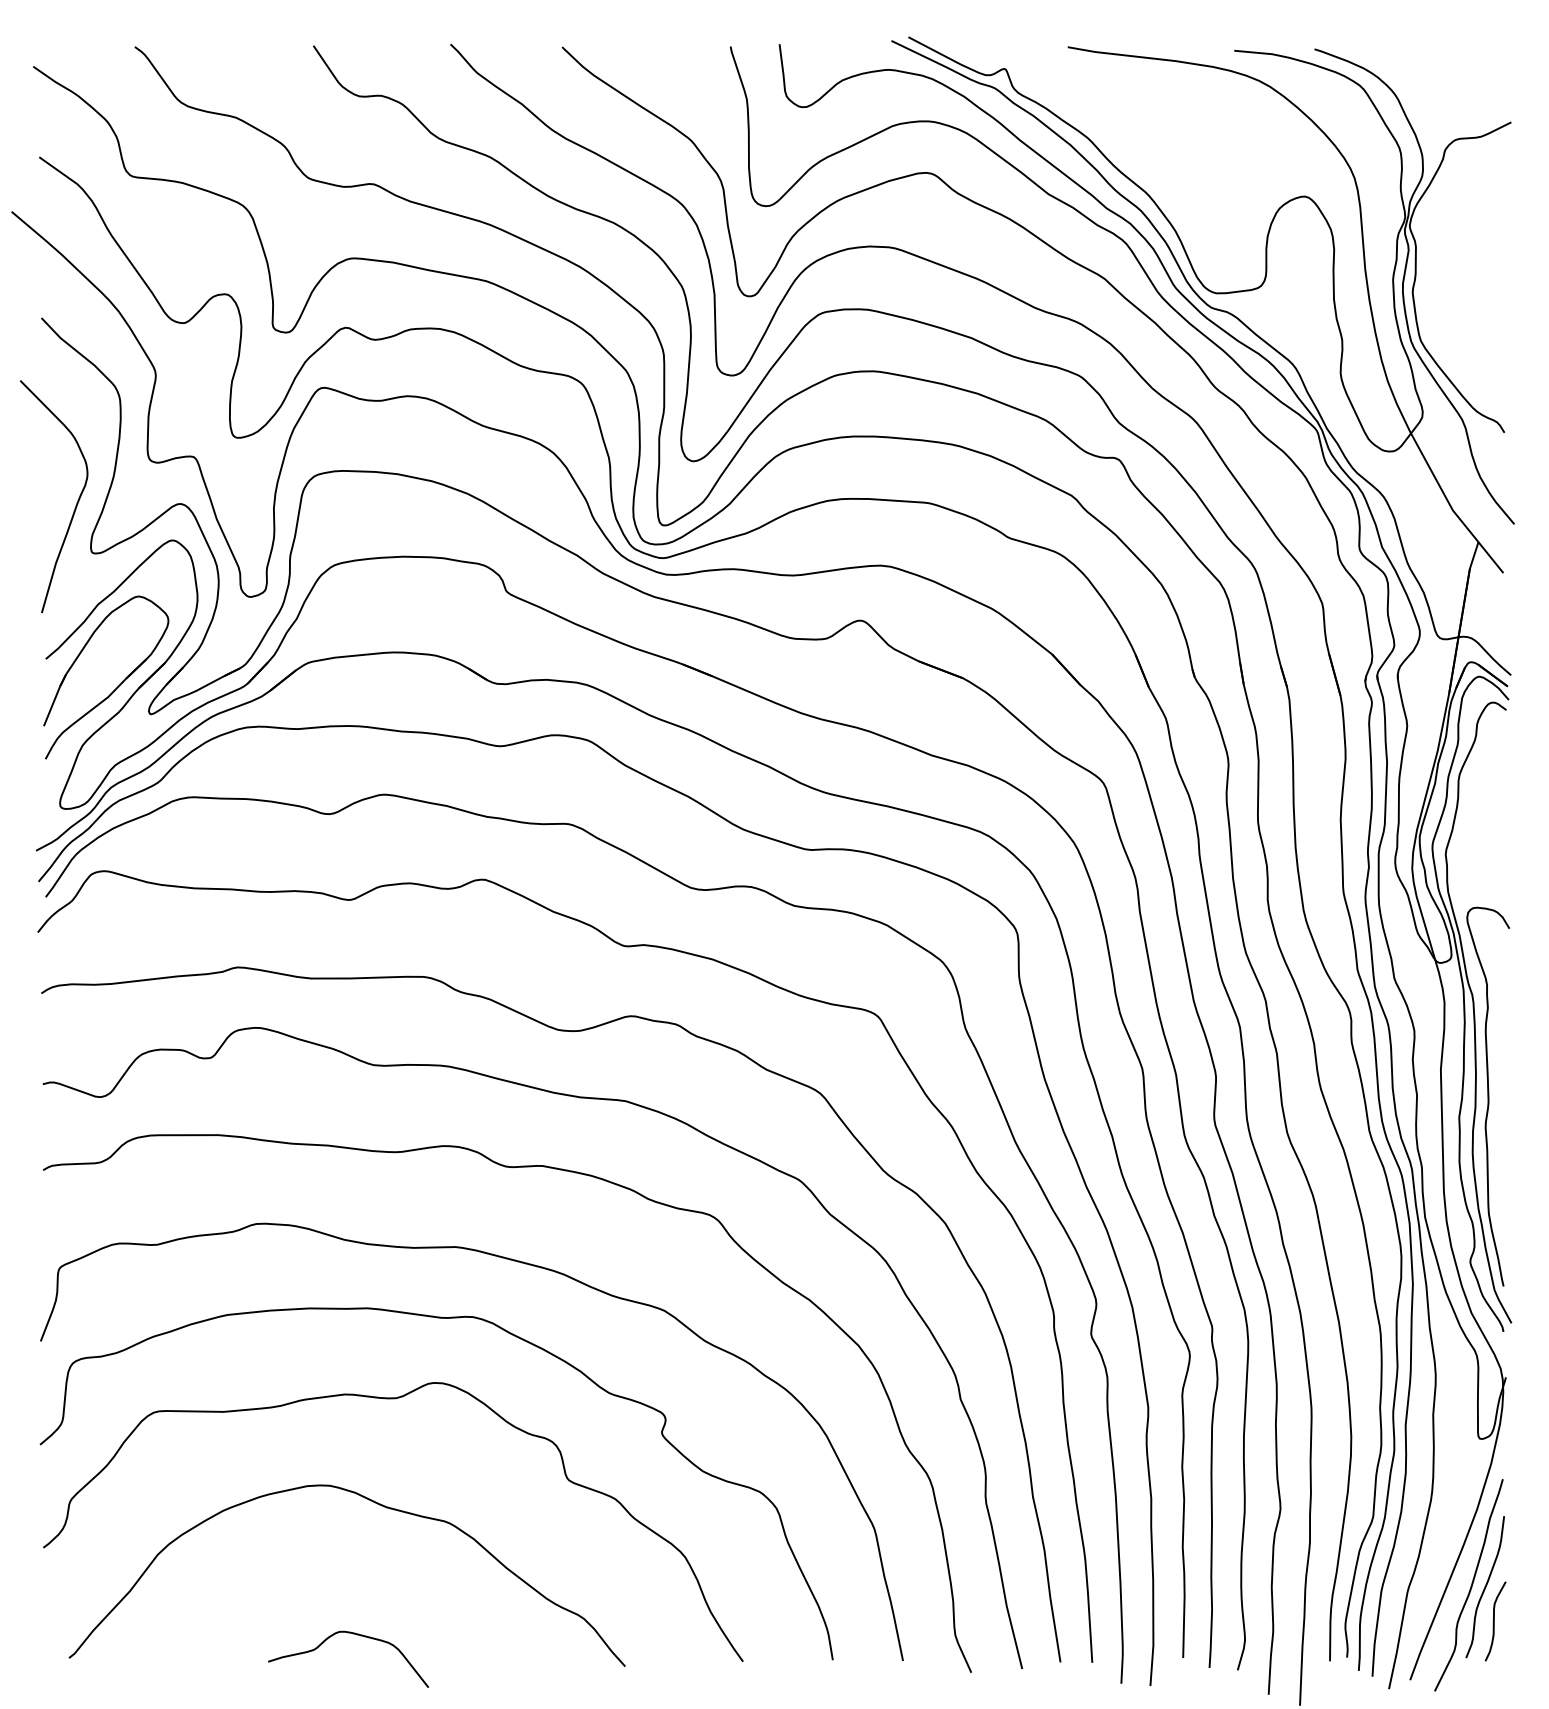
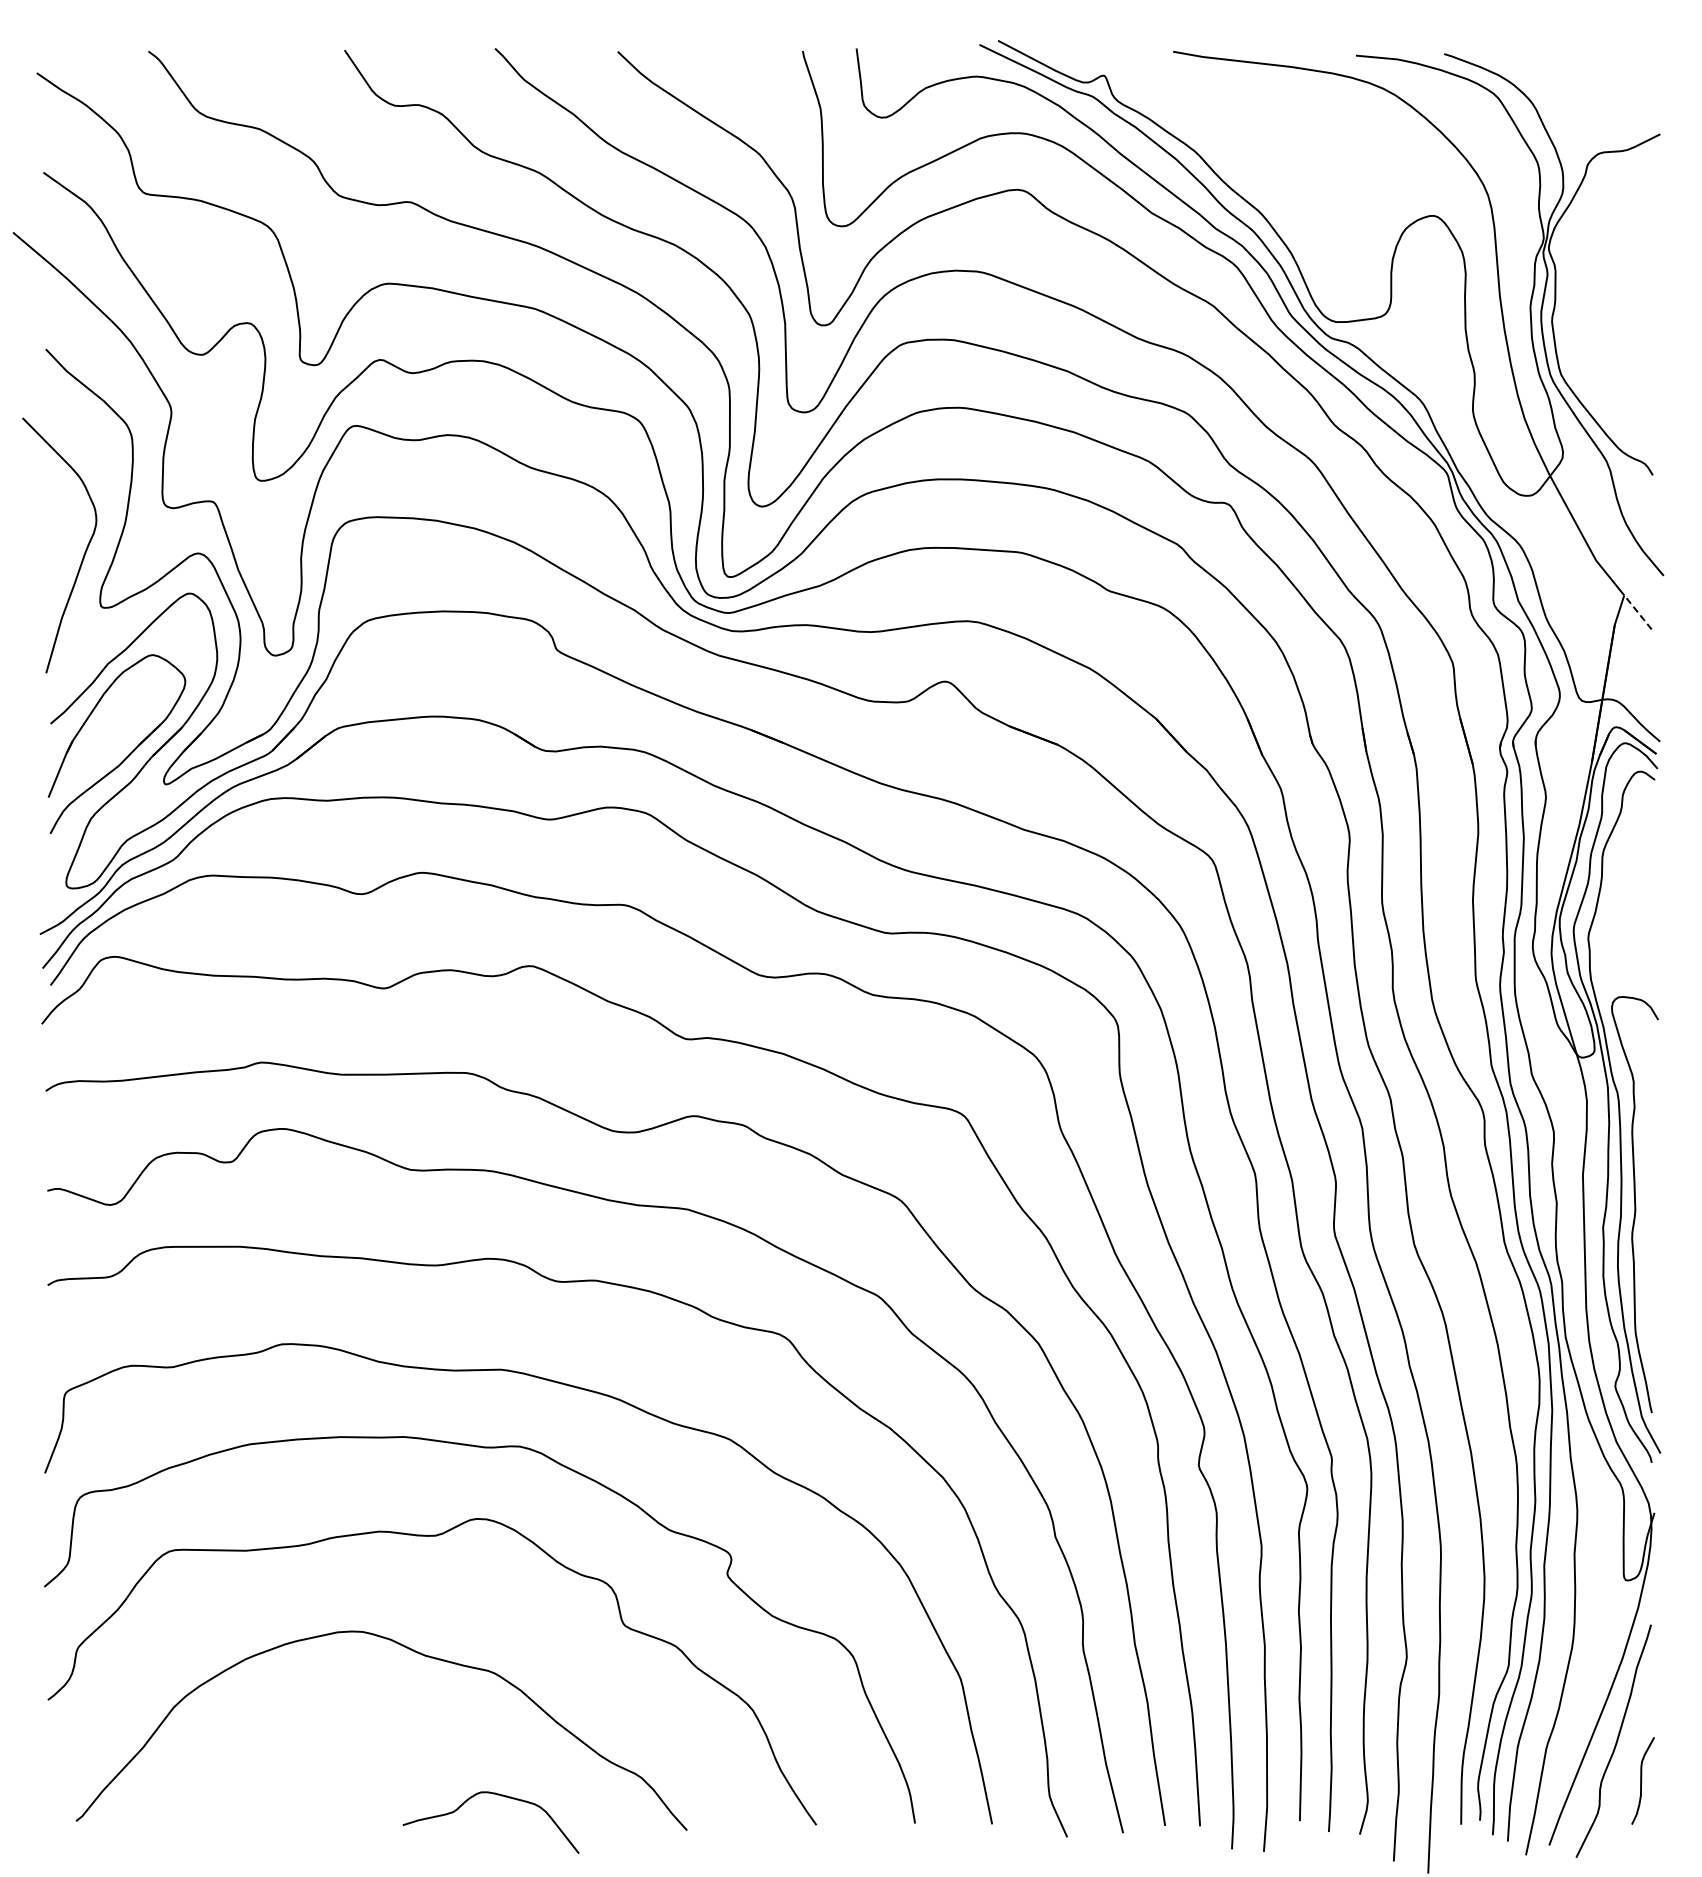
line: (1490, 557) -> (1637, 612), solid -> dashed
curve: (1485, 1587) -> (1631, 1743), removed
curve: (354, 1634) -> (497, 1795), moved

